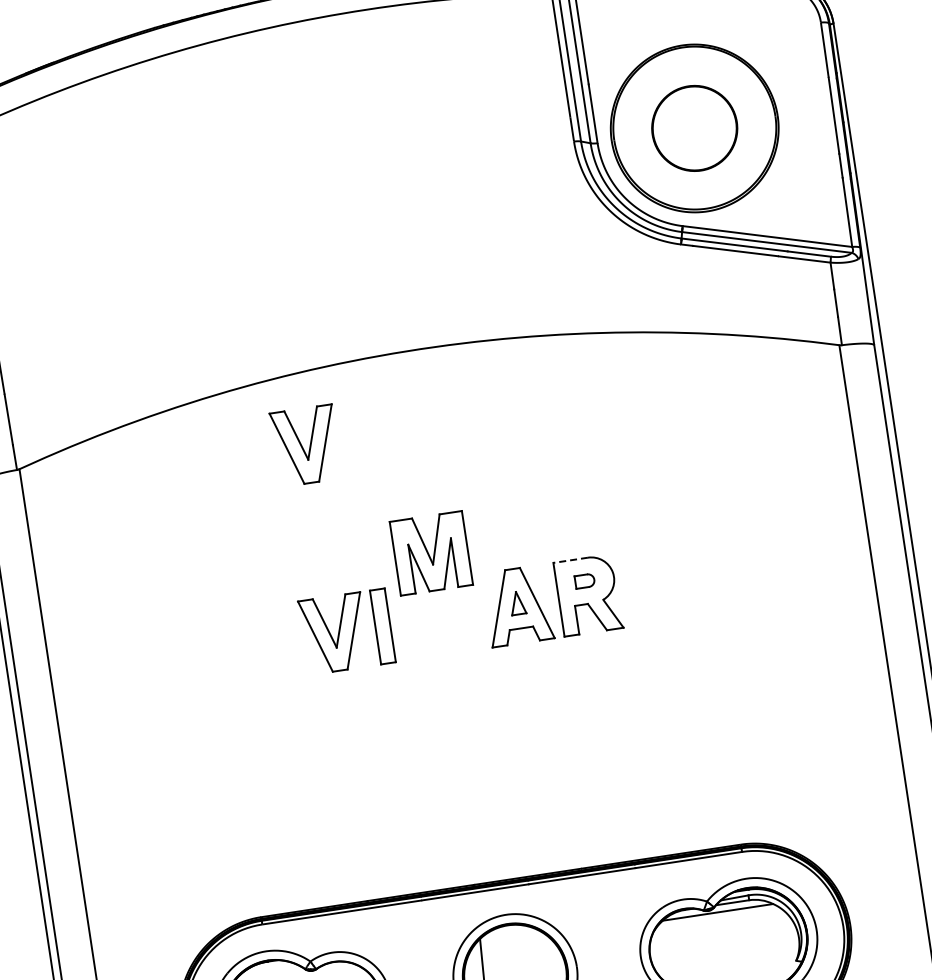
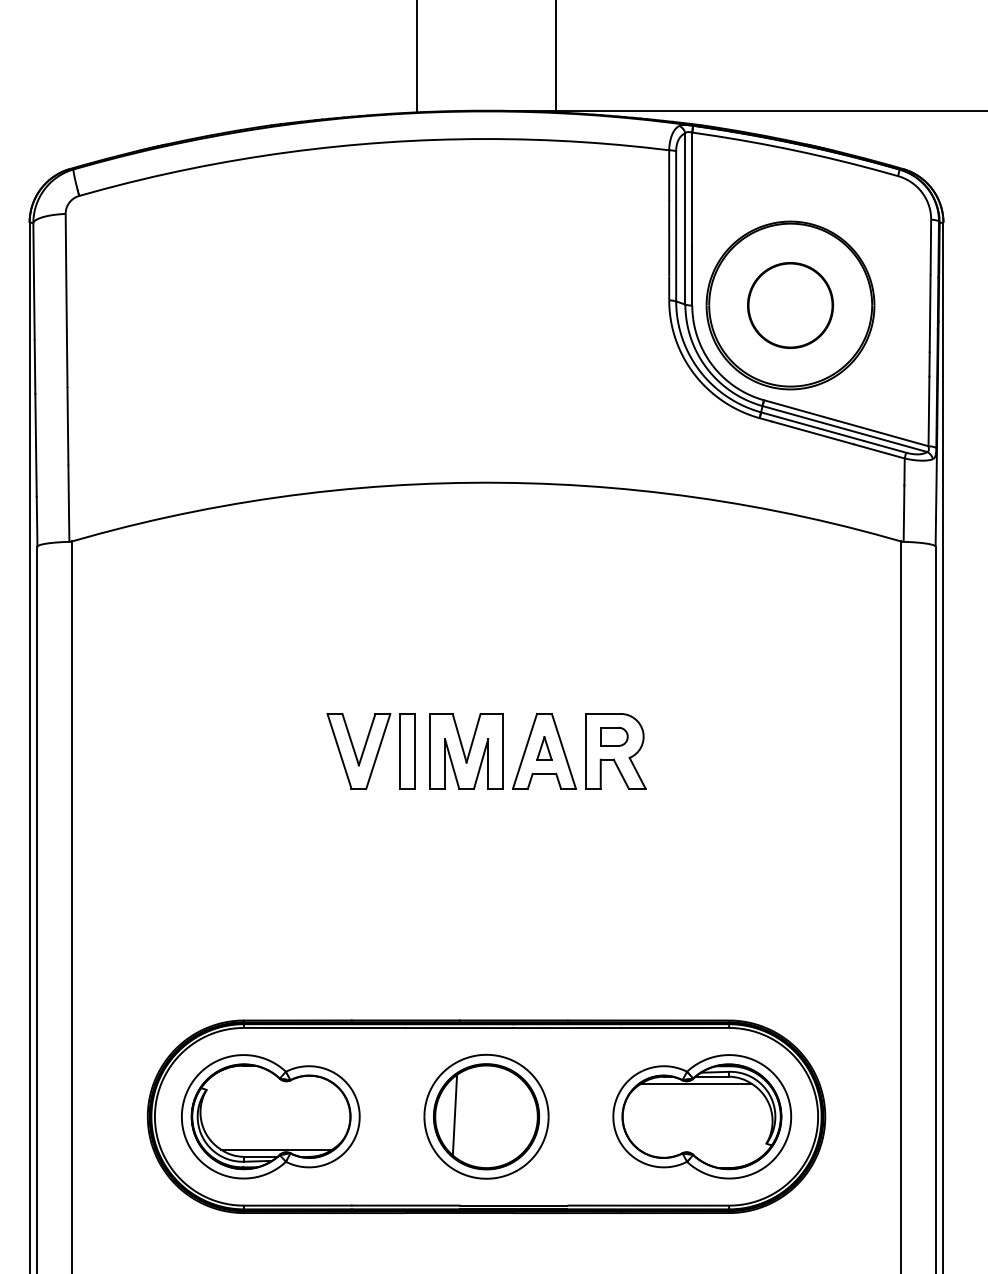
part: (305, 446) -> (358, 561), removed
part: (431, 553) -> (466, 751), moved
line: (569, 559) -> (602, 713), dashed -> solid
part: (585, 580) -> (614, 736), size x1.43

